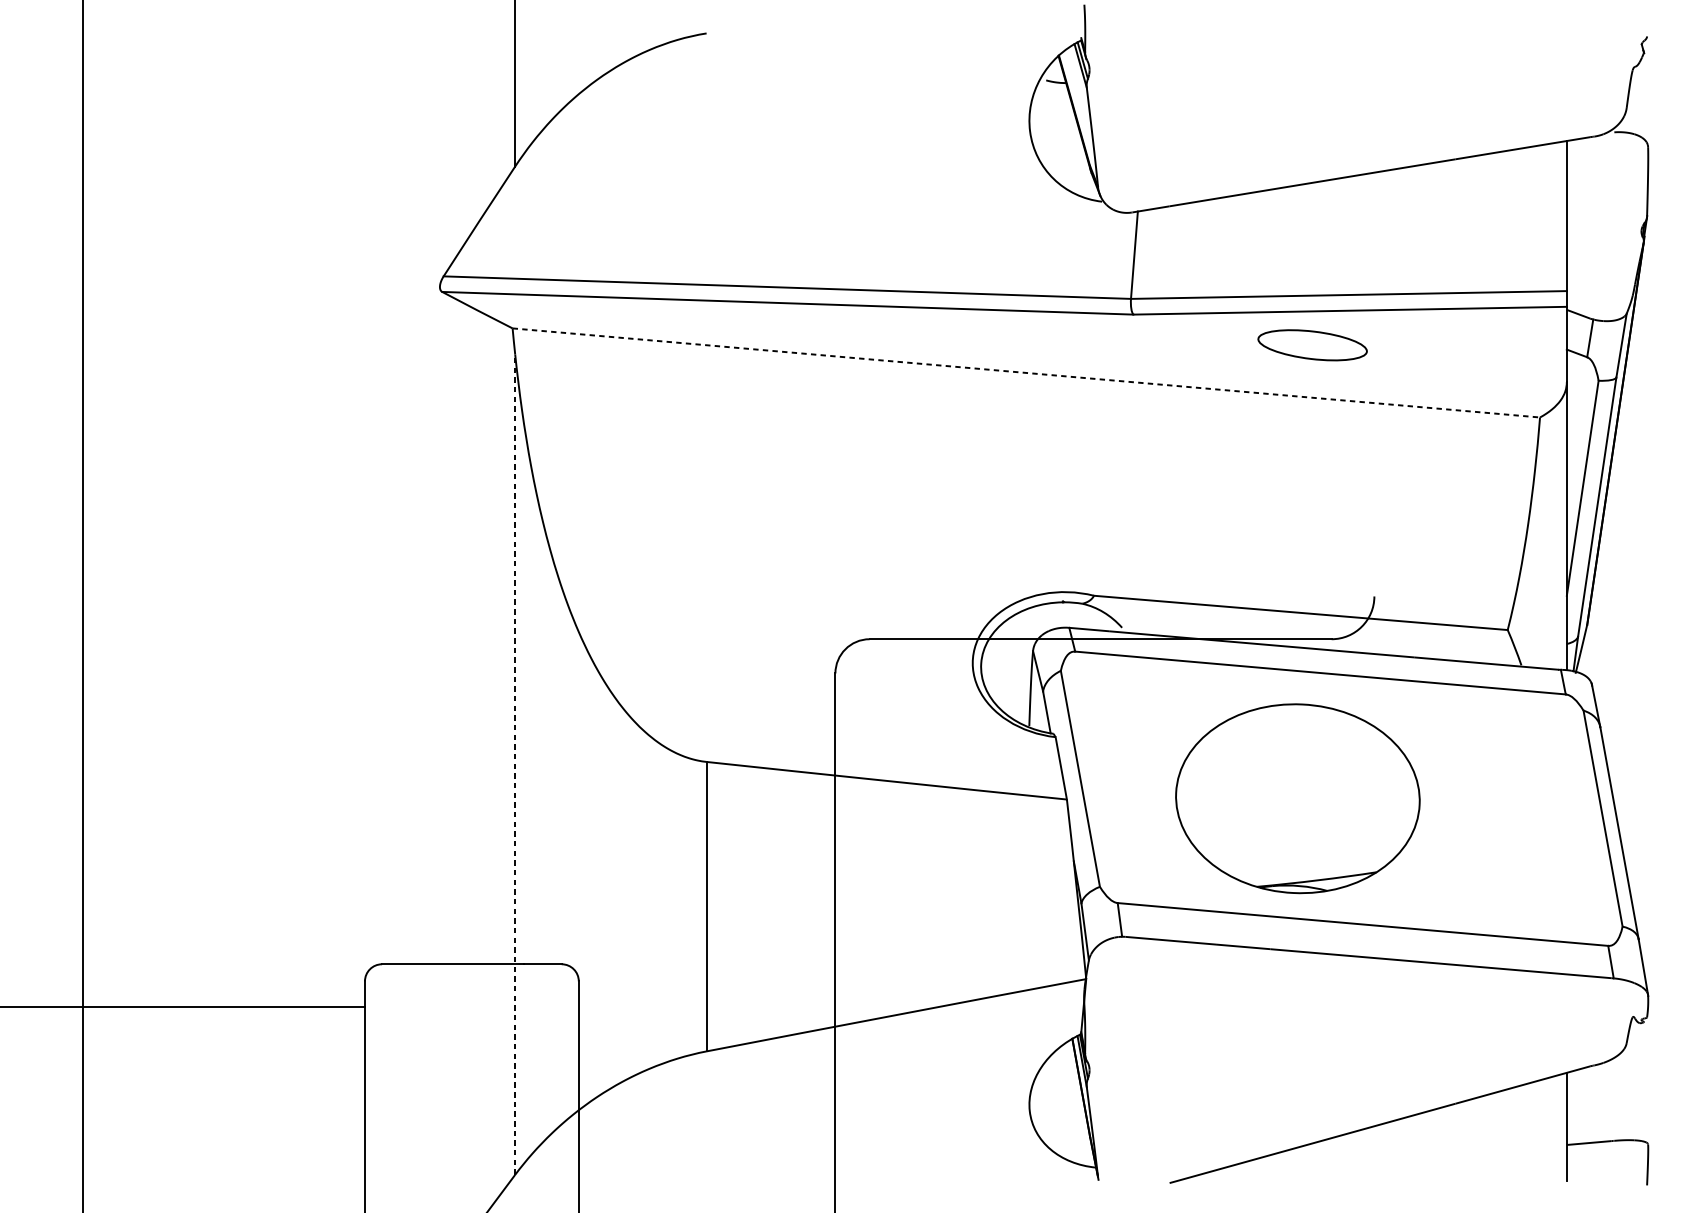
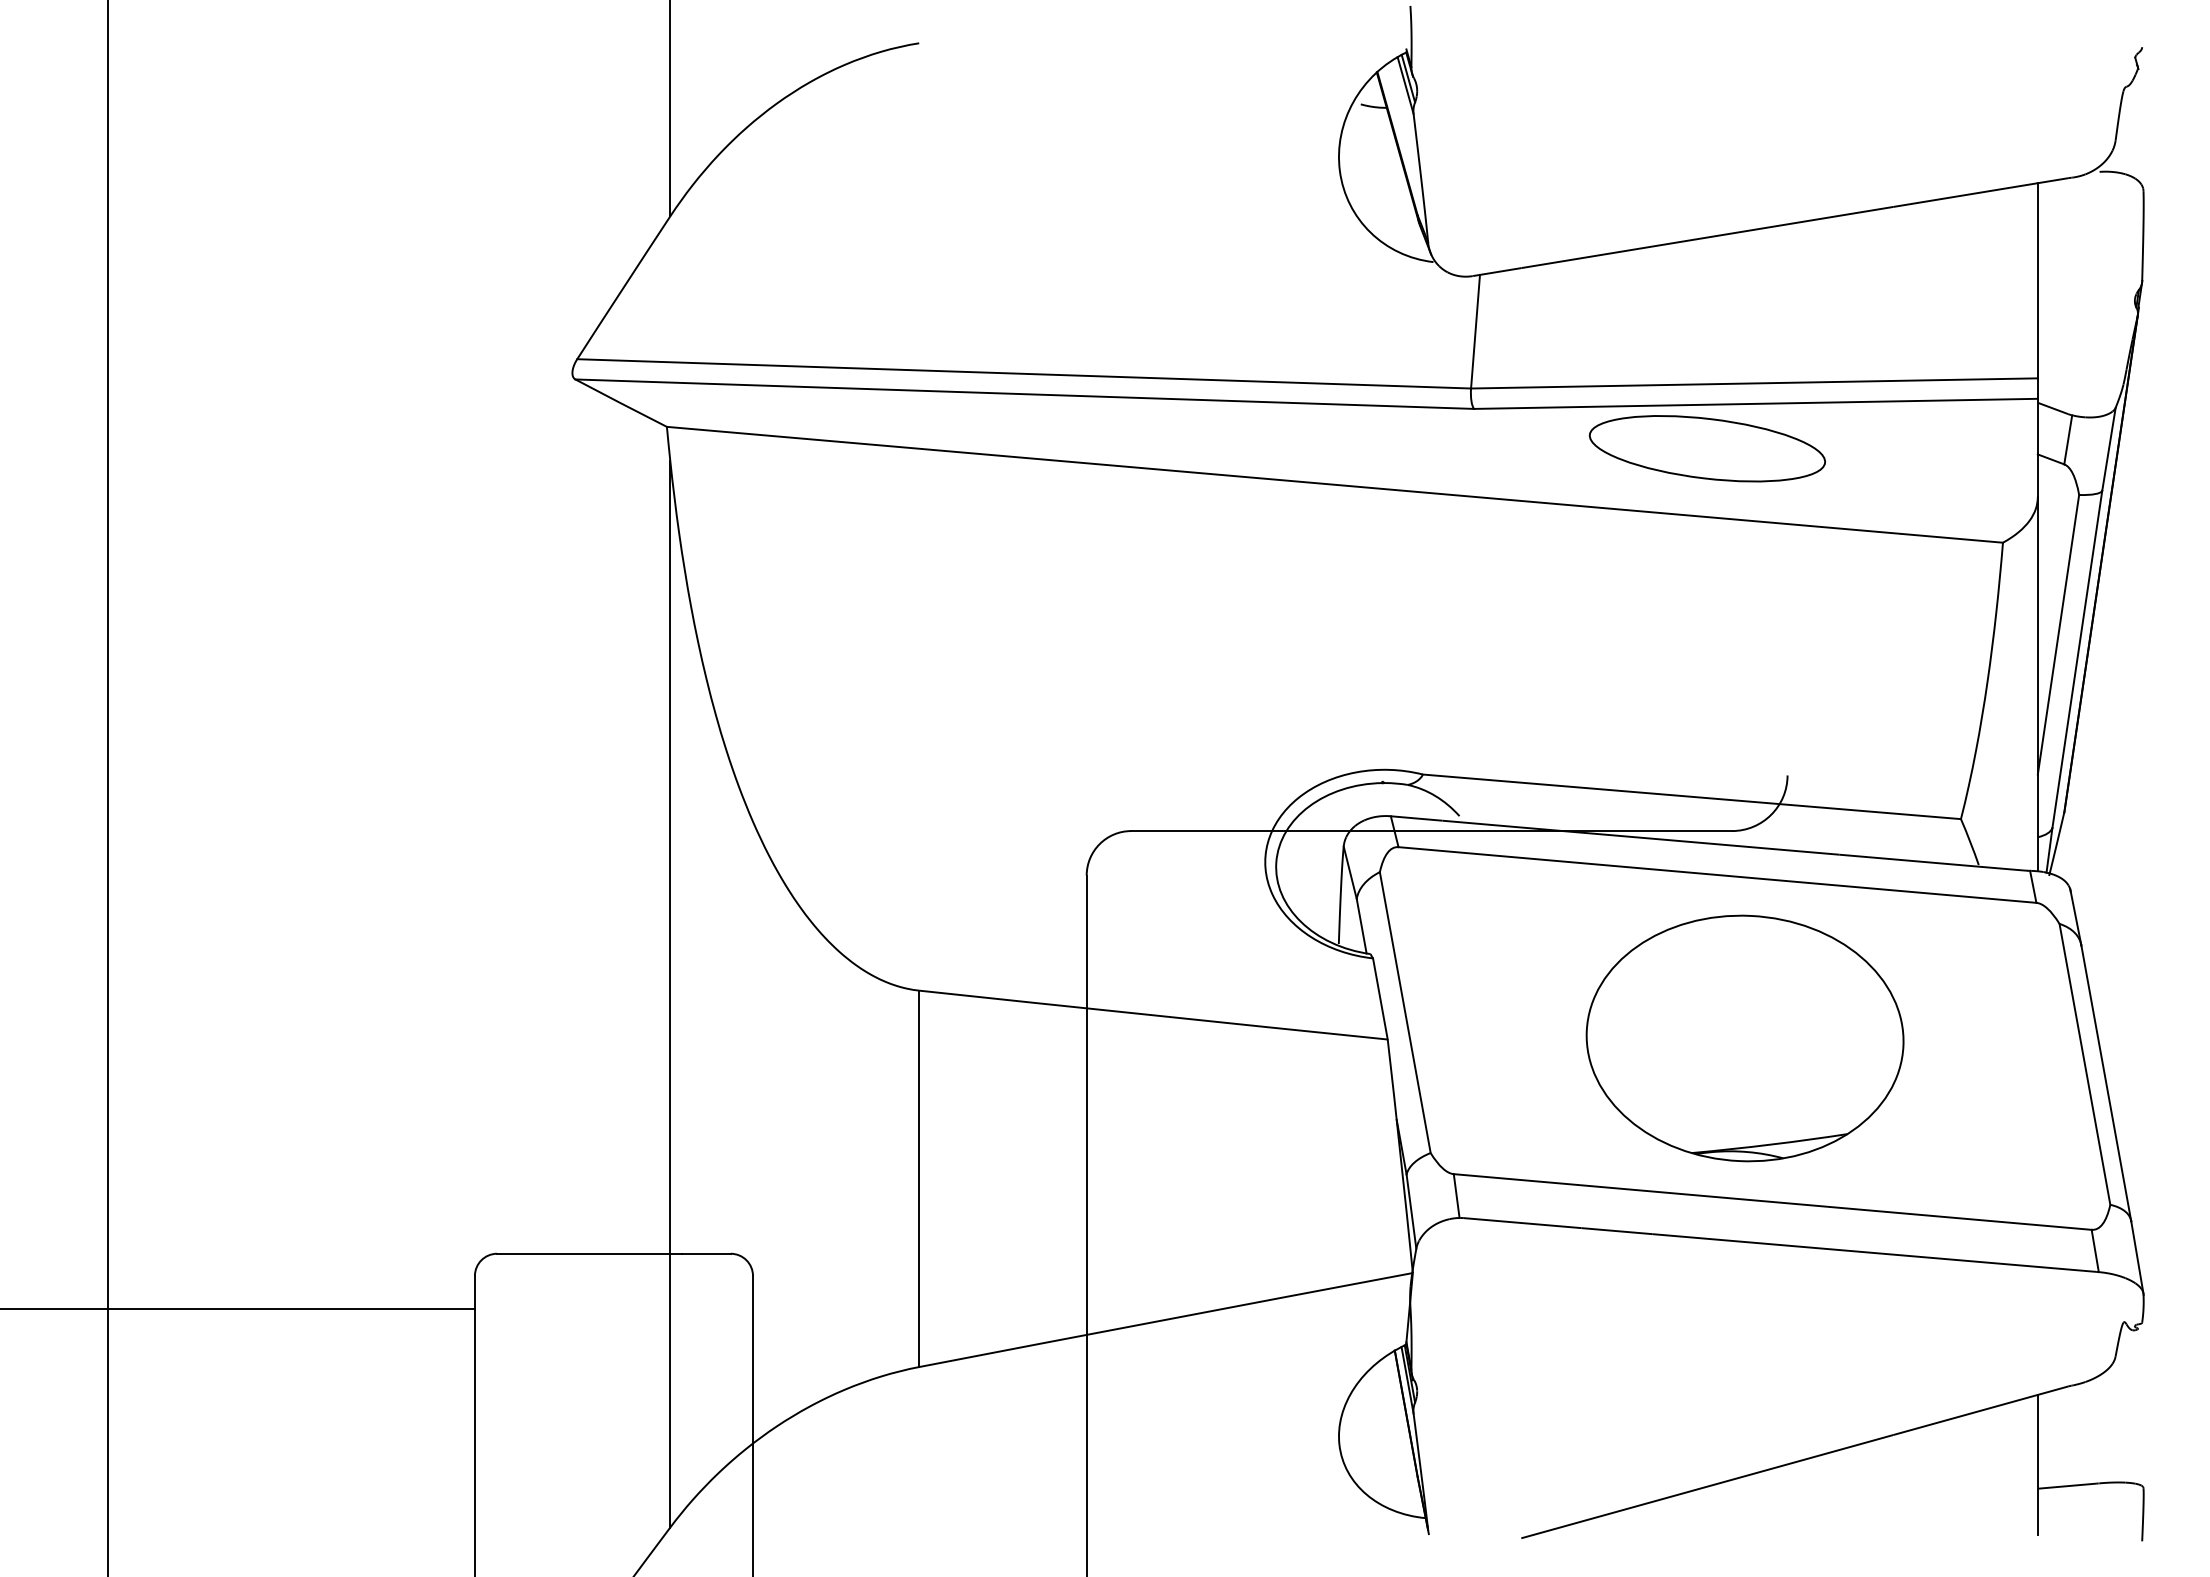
part: (1312, 345) -> (1706, 448), size x1.67
line: (1025, 372) -> (1334, 484), dashed -> solid
line: (515, 764) -> (670, 993), dashed -> solid
part: (1297, 798) -> (1744, 1038), moved

